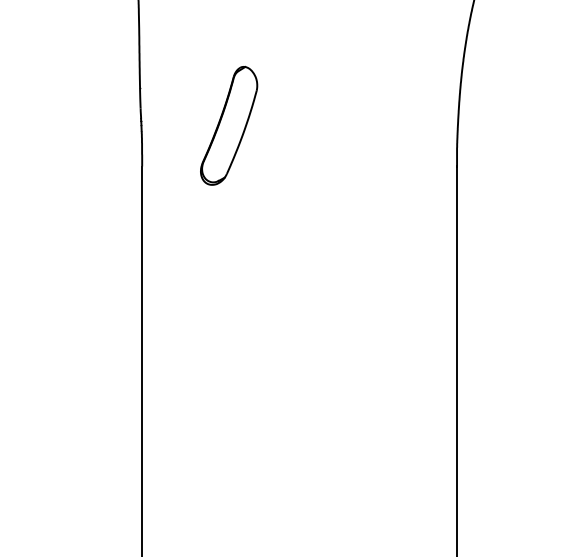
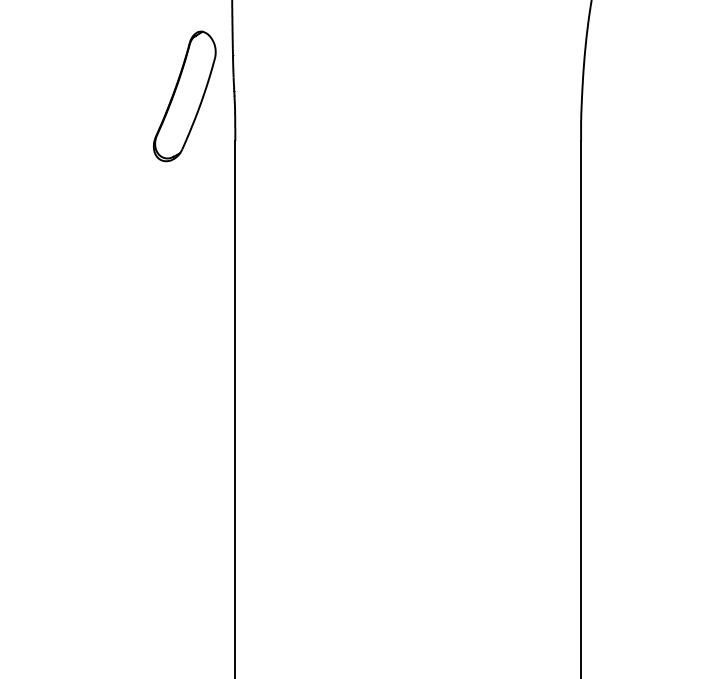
part: (228, 125) -> (184, 96), moved

